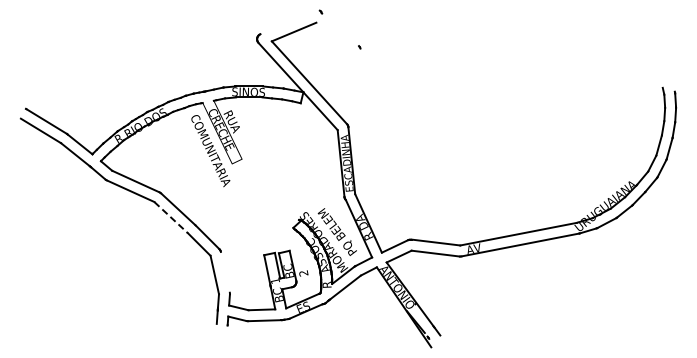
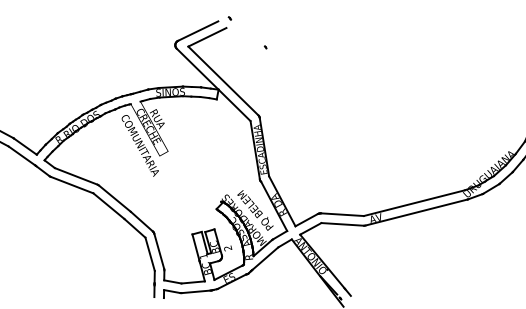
line: (283, 24) -> (197, 31), added
line: (171, 217) -> (109, 206), dashed -> solid
line: (224, 271) -> (158, 250), added

